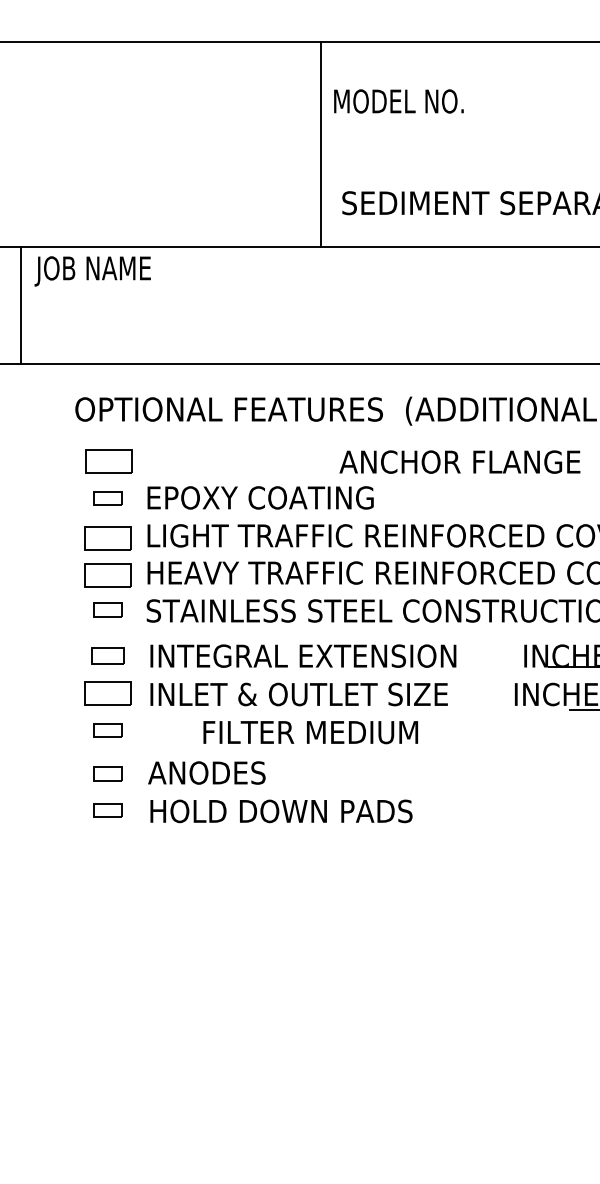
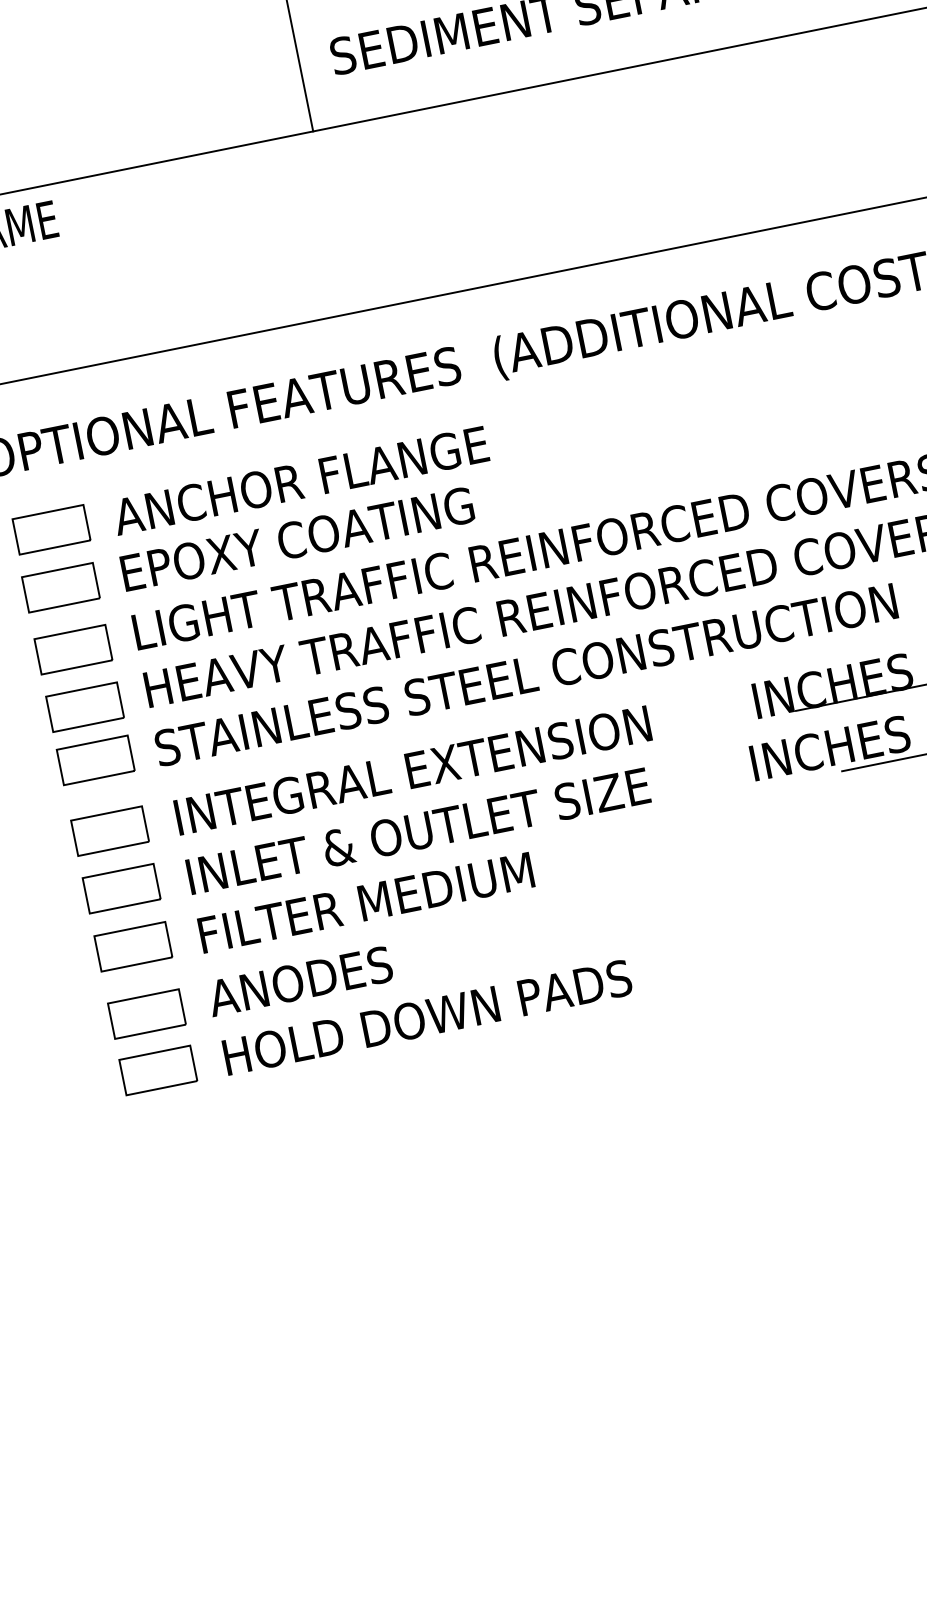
text: (459, 461) -> (299, 480), moved
part: (107, 498) -> (60, 587), size x1.67
part: (107, 610) -> (95, 761), size x1.67
part: (107, 655) -> (109, 830), size x1.43
part: (107, 730) -> (133, 946), size x1.67
text: (310, 732) -> (365, 902), moved
part: (107, 774) -> (146, 1014), size x1.67
part: (107, 810) -> (158, 1070), size x1.67

